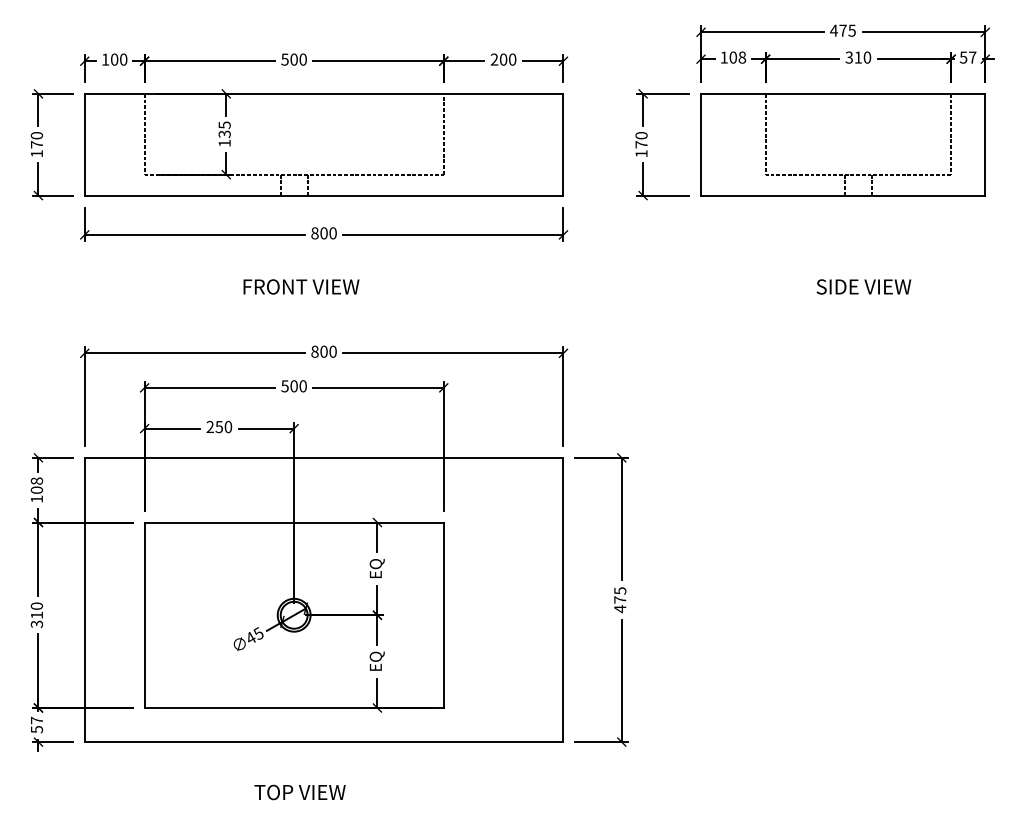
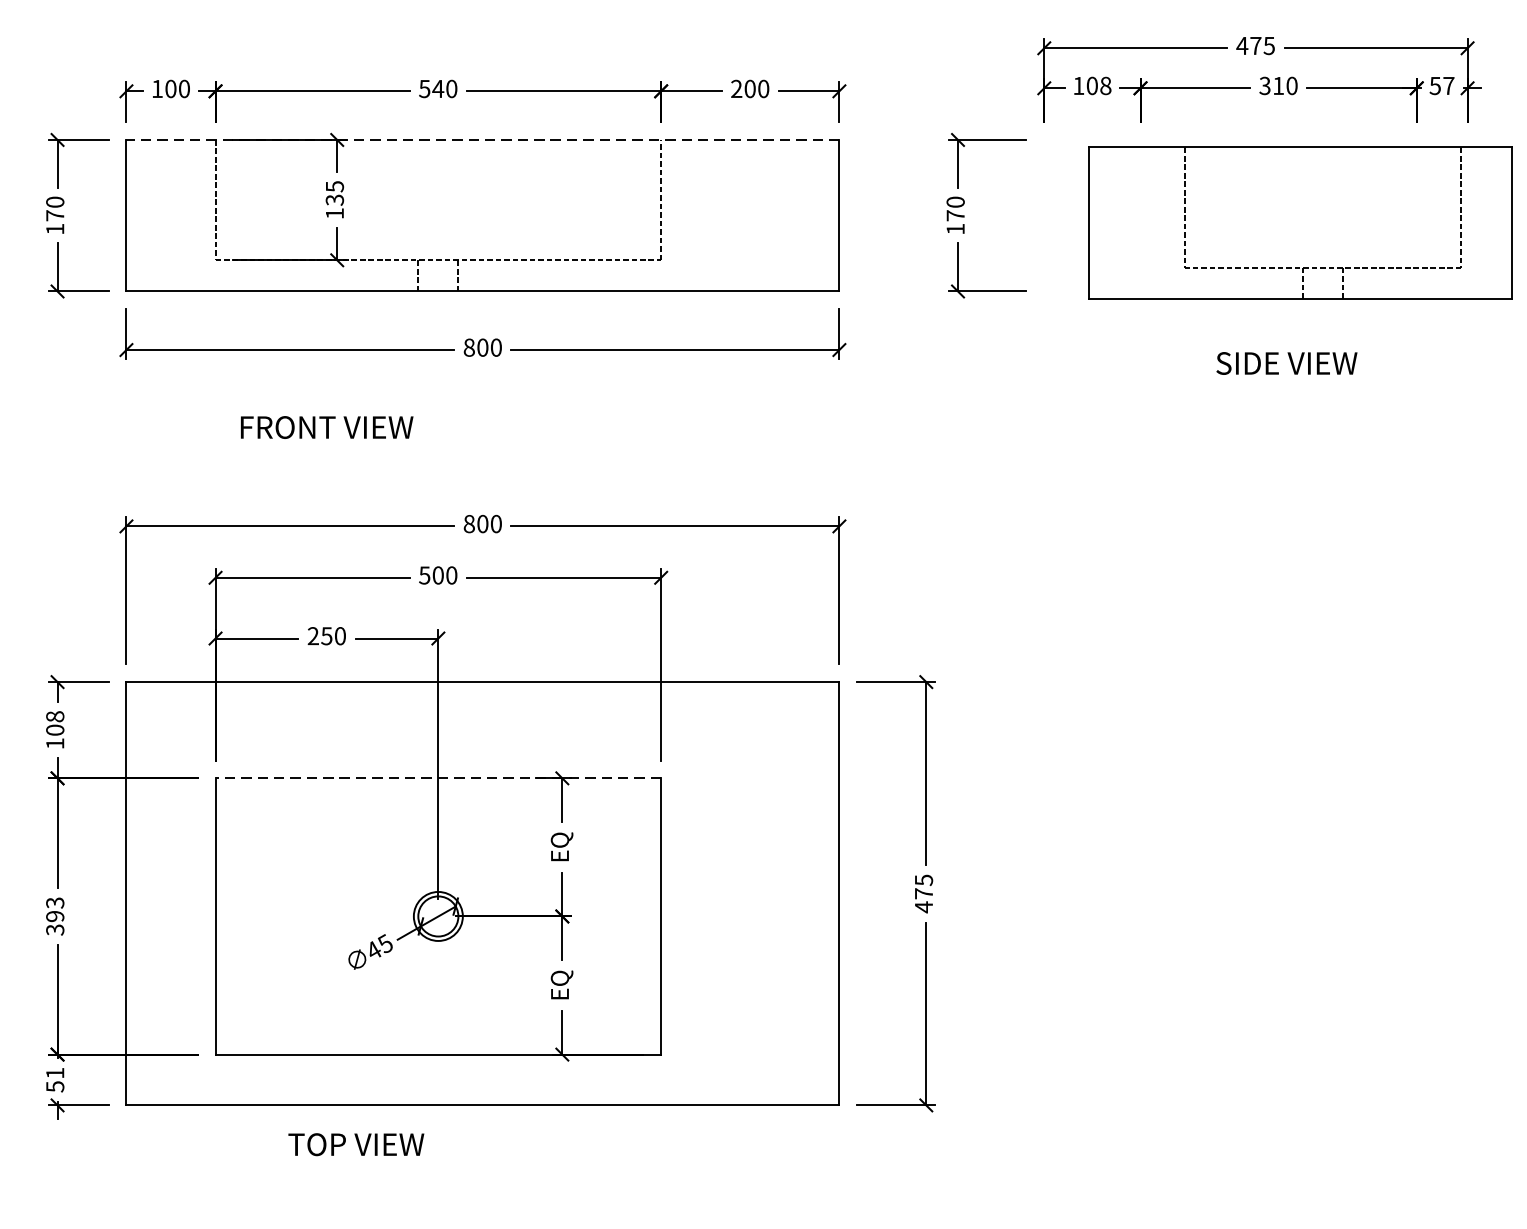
text: (294, 59) -> (438, 88), 500 -> 540
line: (323, 93) -> (482, 139), solid -> dashed
part: (842, 144) -> (1299, 222), moved
text: (301, 286) -> (327, 426), moved
text: (863, 286) -> (1286, 362), moved
line: (294, 522) -> (438, 778), solid -> dashed
text: (36, 610) -> (54, 909), 310 -> 393
text: (36, 720) -> (54, 1073), 57 -> 51
text: (299, 792) -> (355, 1144), moved

